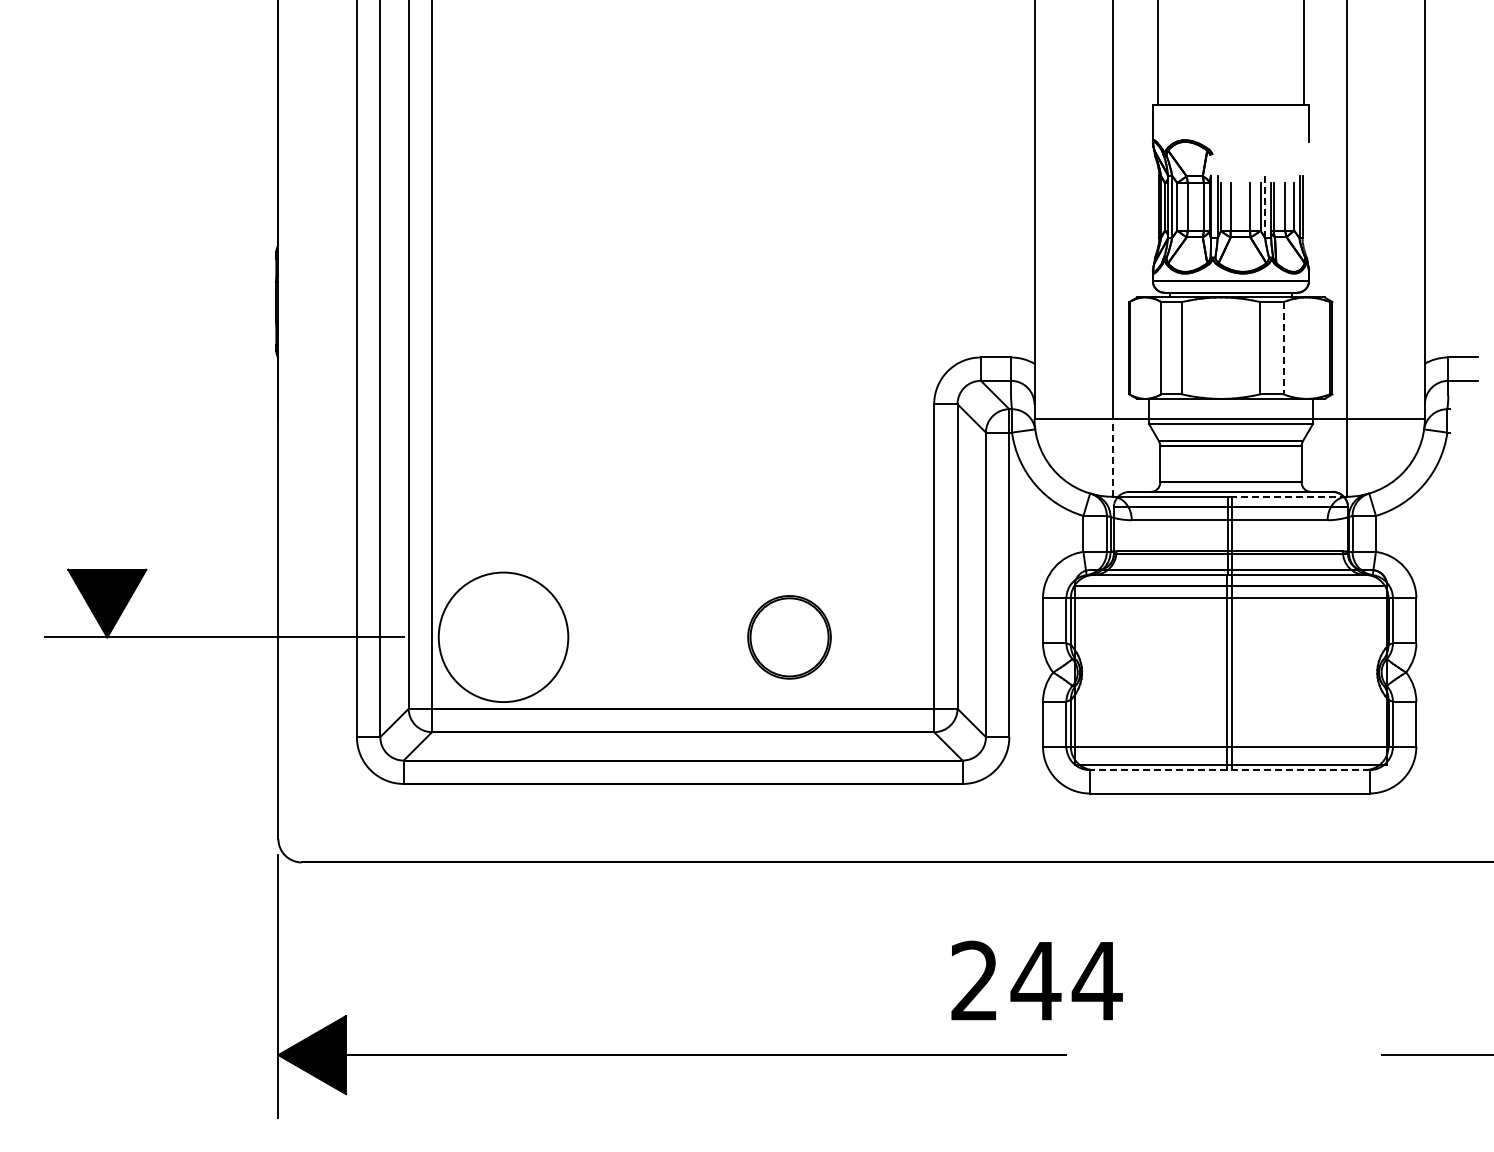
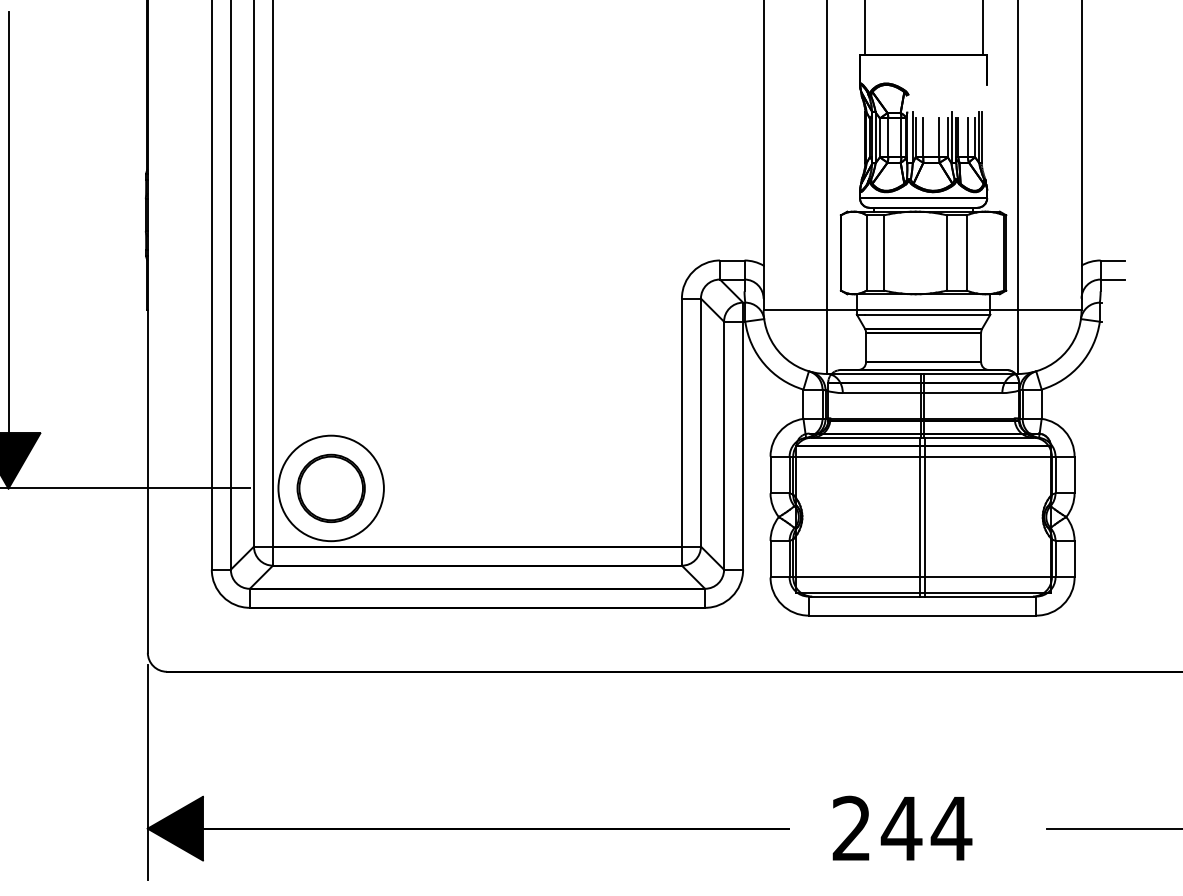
line: (1265, 207) -> (951, 138), dashed -> solid
line: (107, 310) -> (8, 222), added
line: (1283, 348) -> (966, 253), dashed -> solid
line: (1112, 457) -> (827, 341), dashed -> solid
line: (1289, 496) -> (971, 373), dashed -> solid
part: (789, 637) -> (331, 488), moved
line: (1229, 770) -> (922, 596), dashed -> solid
text: (1036, 980) -> (902, 828), moved

